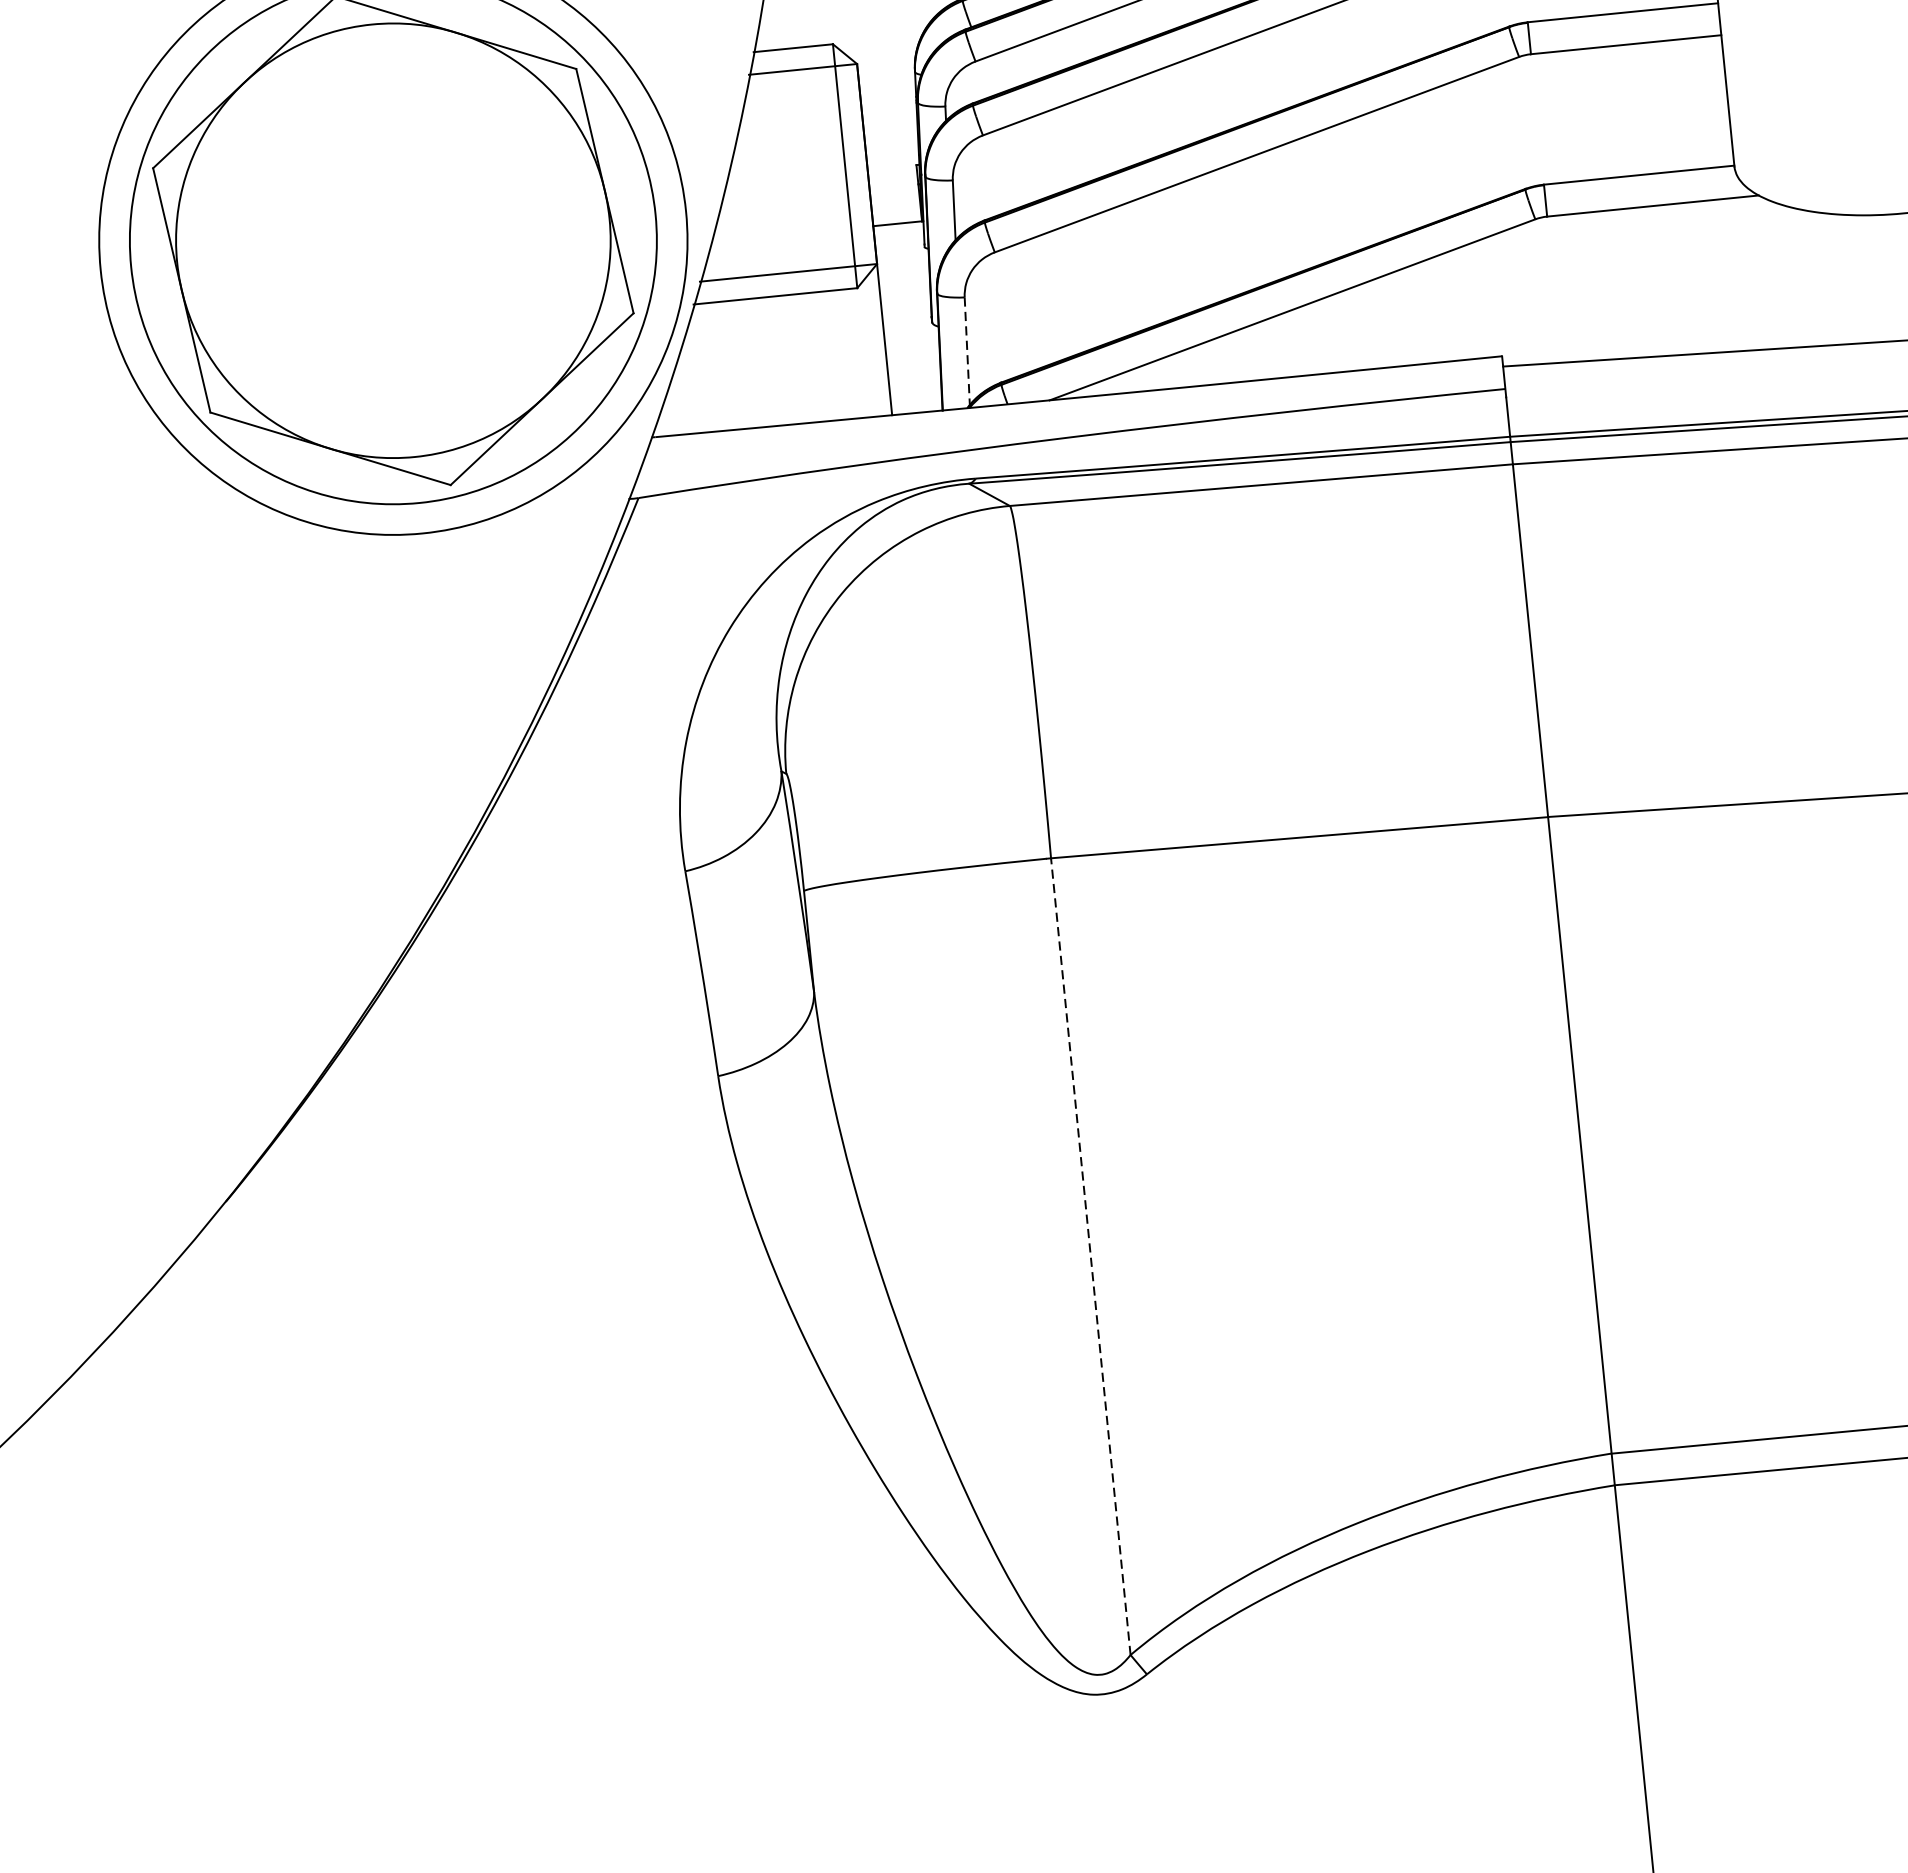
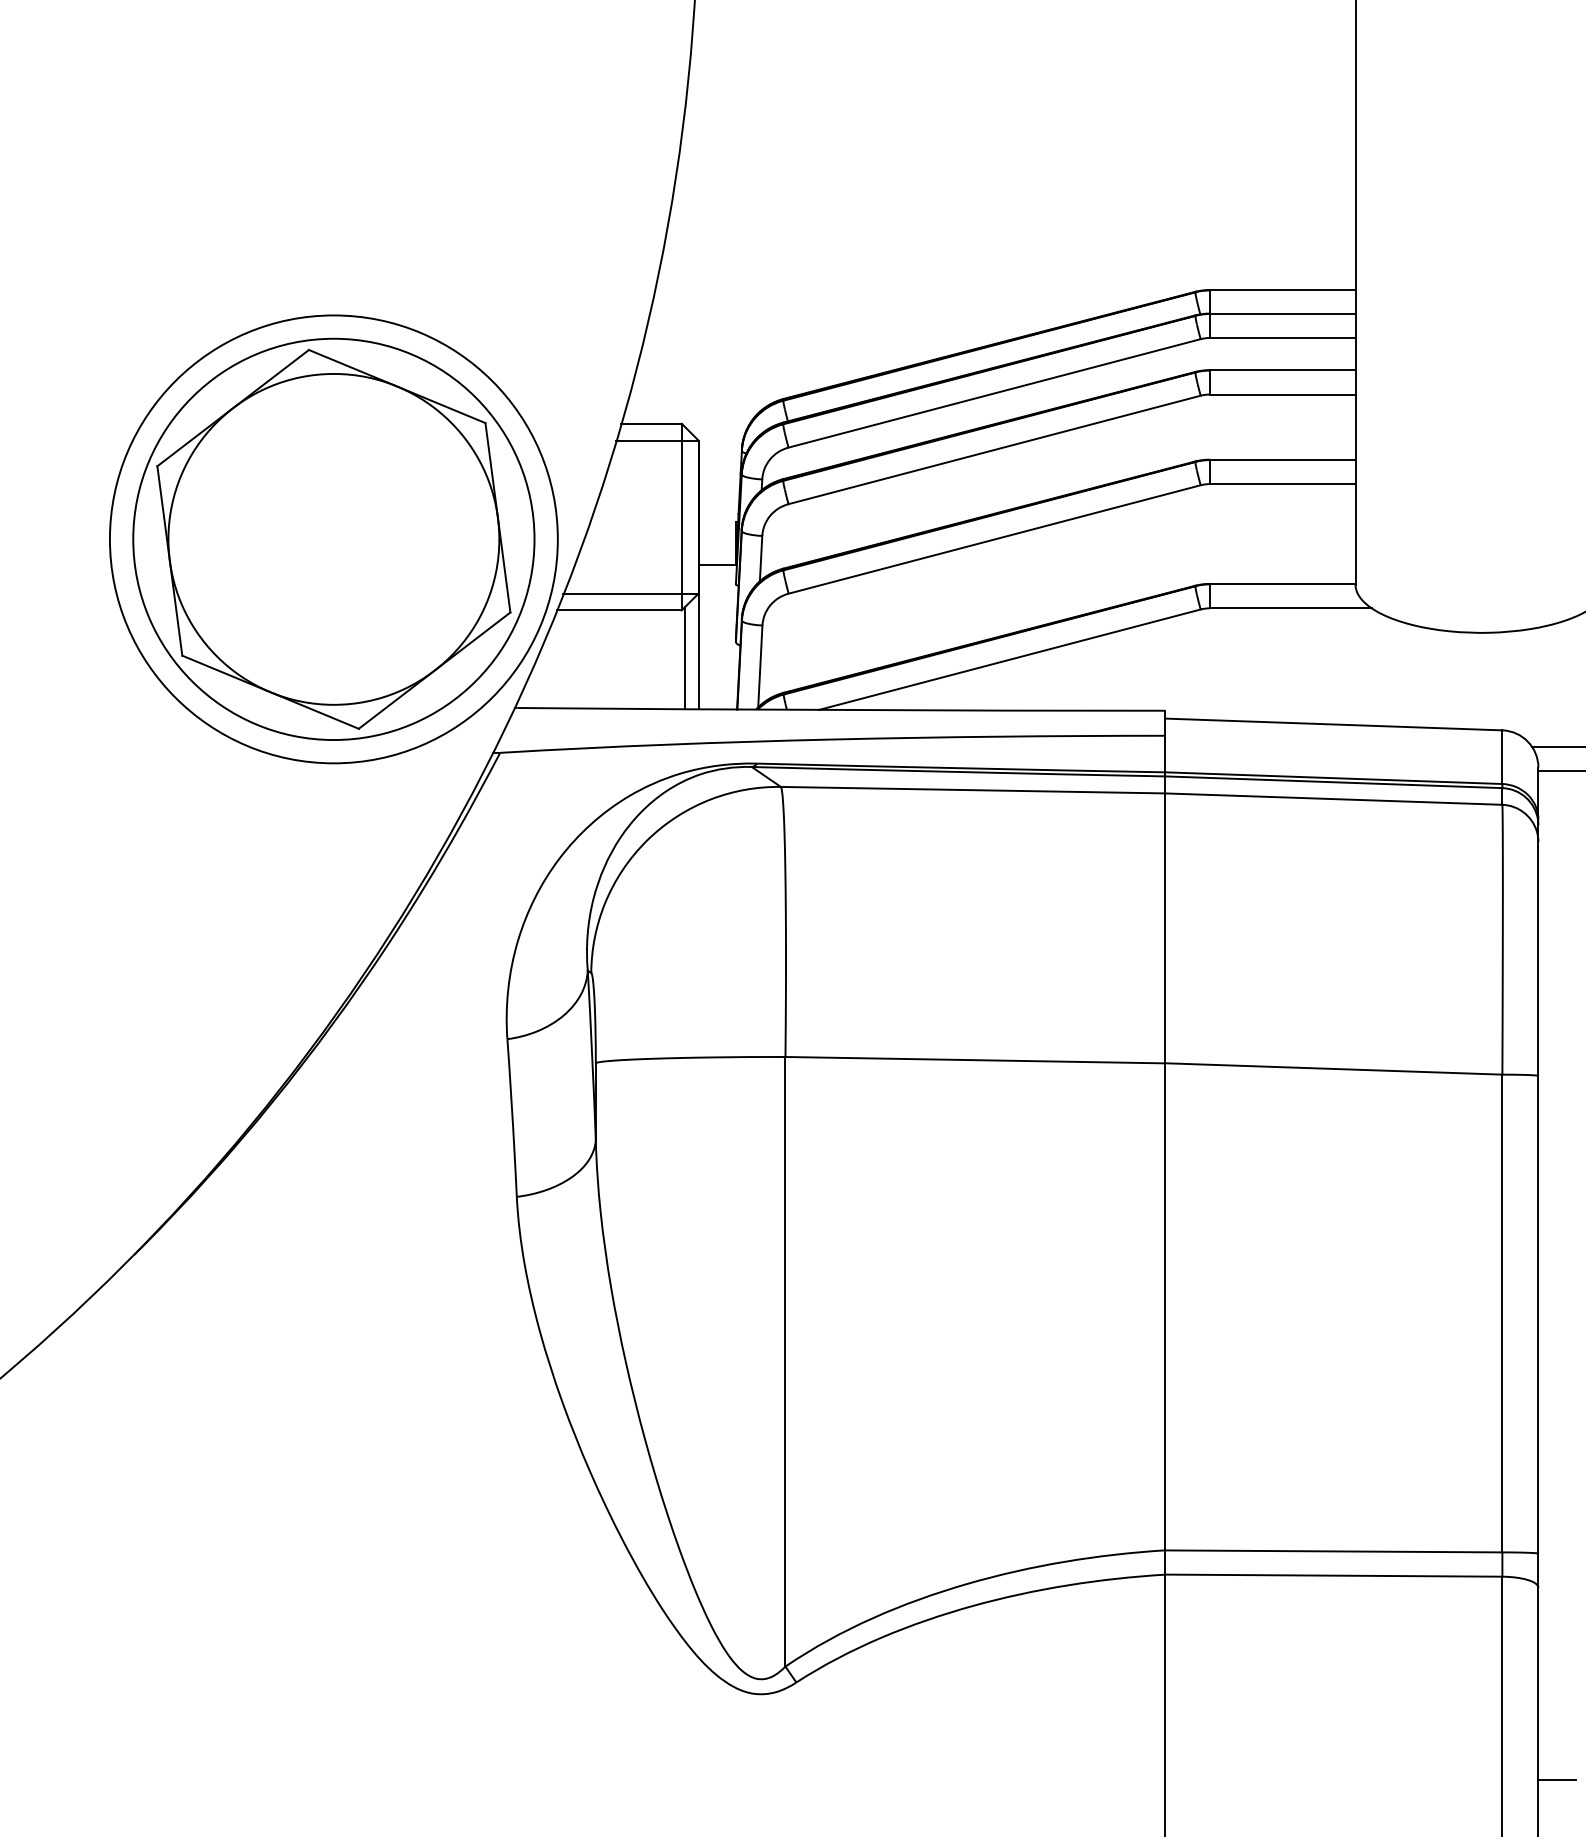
line: (867, 350) -> (684, 658), added
line: (967, 351) -> (760, 666), dashed -> solid
line: (1090, 1256) -> (785, 1361), dashed -> solid

